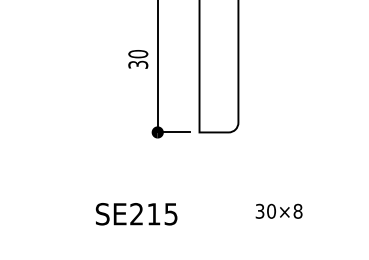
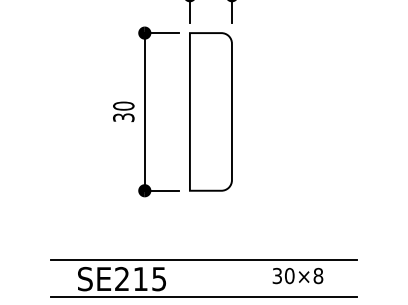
line: (212, 196) -> (203, 260), added
text: (278, 211) -> (297, 276), moved
line: (212, 231) -> (203, 297), added

